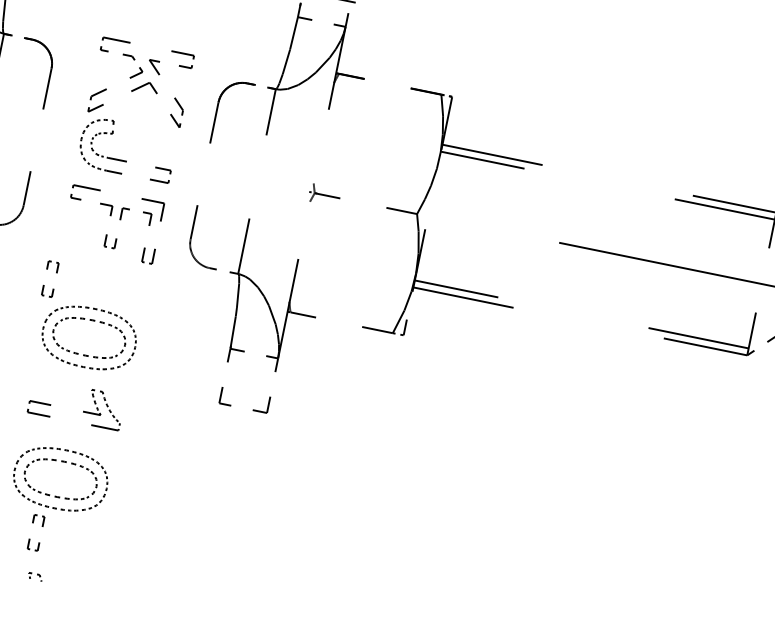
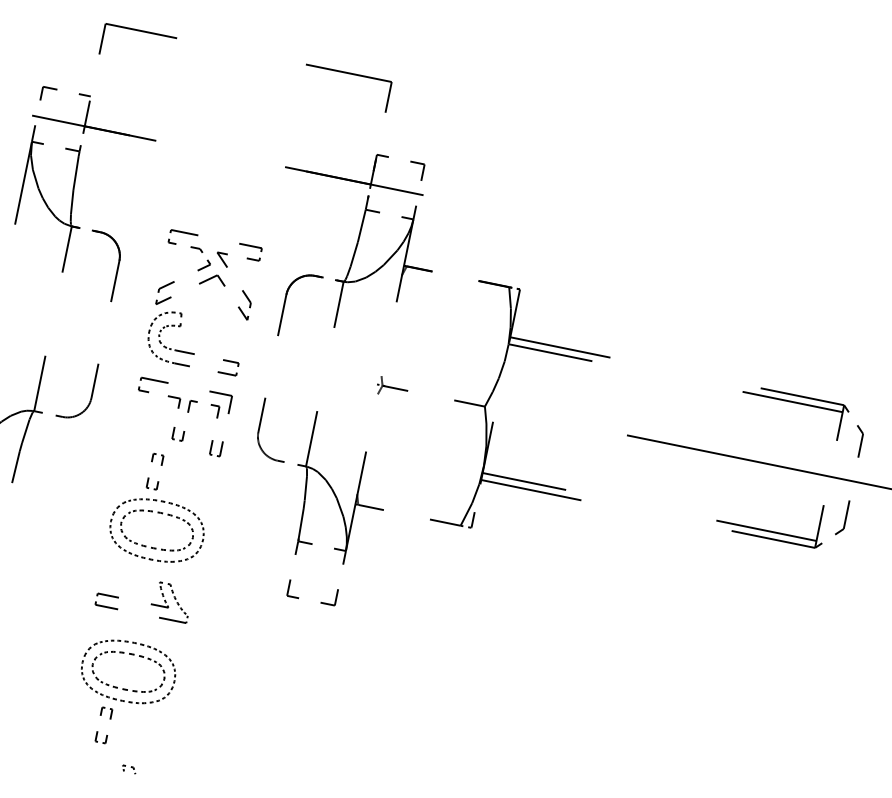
part: (44, 284) -> (149, 477), moved
part: (35, 576) -> (129, 769), moved

